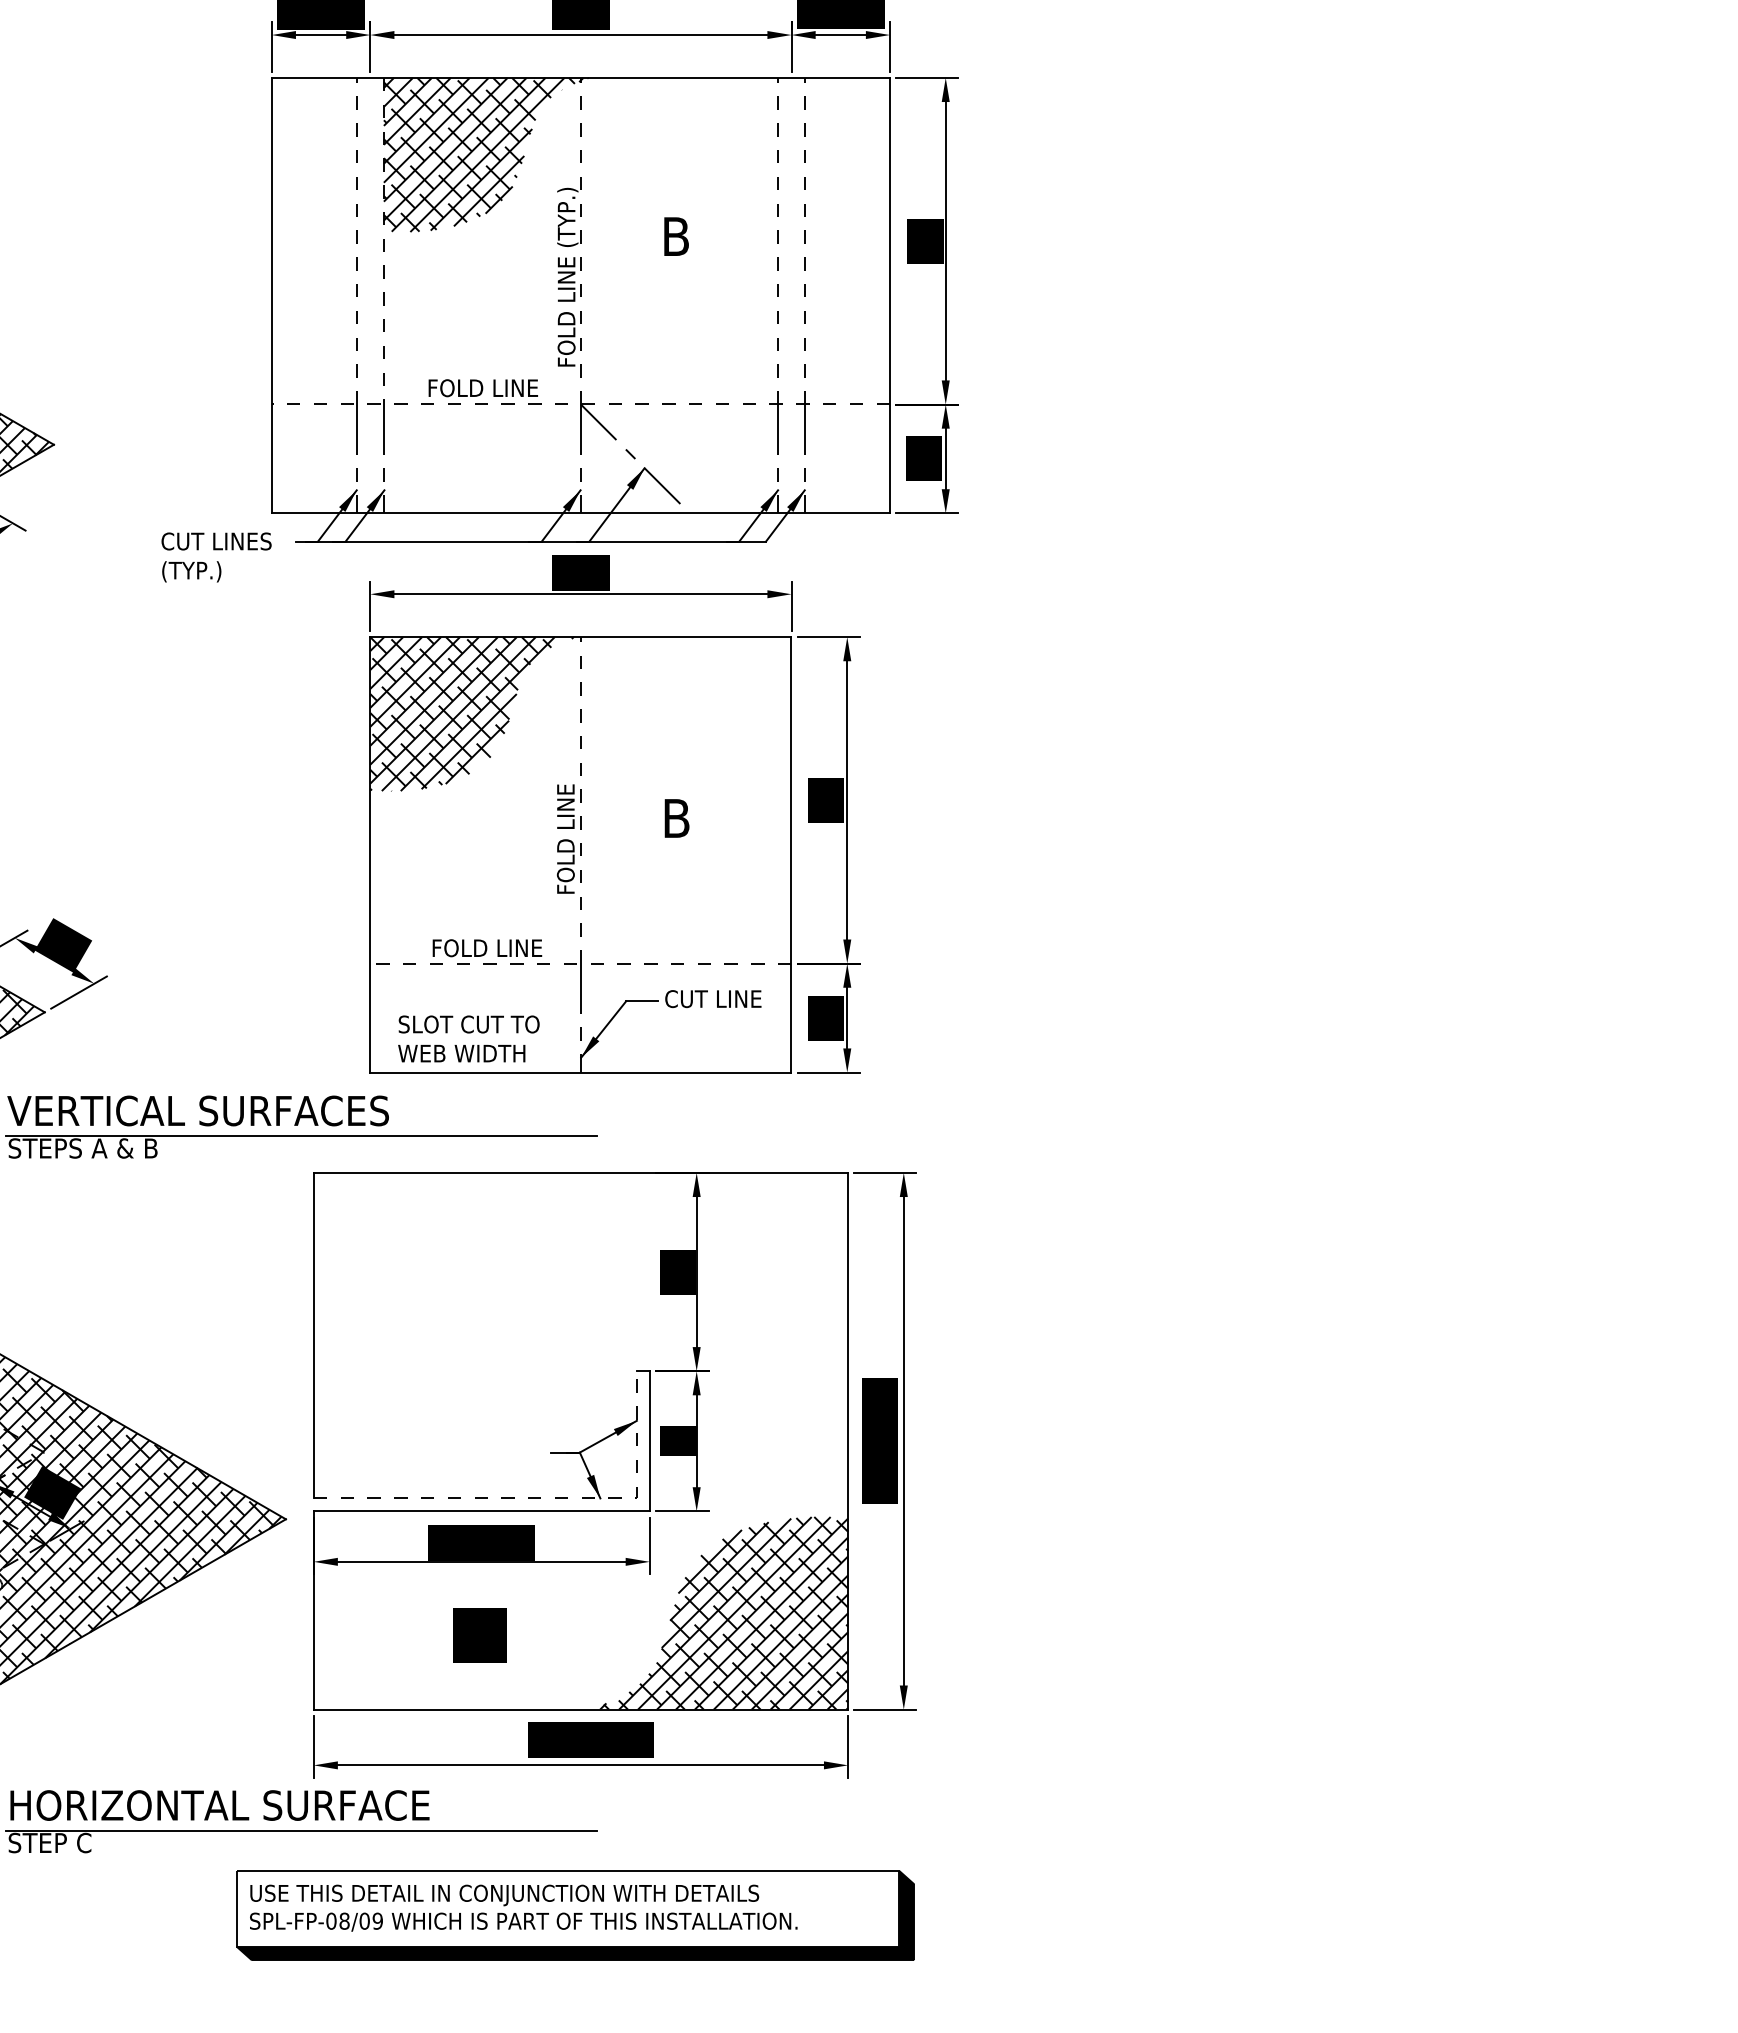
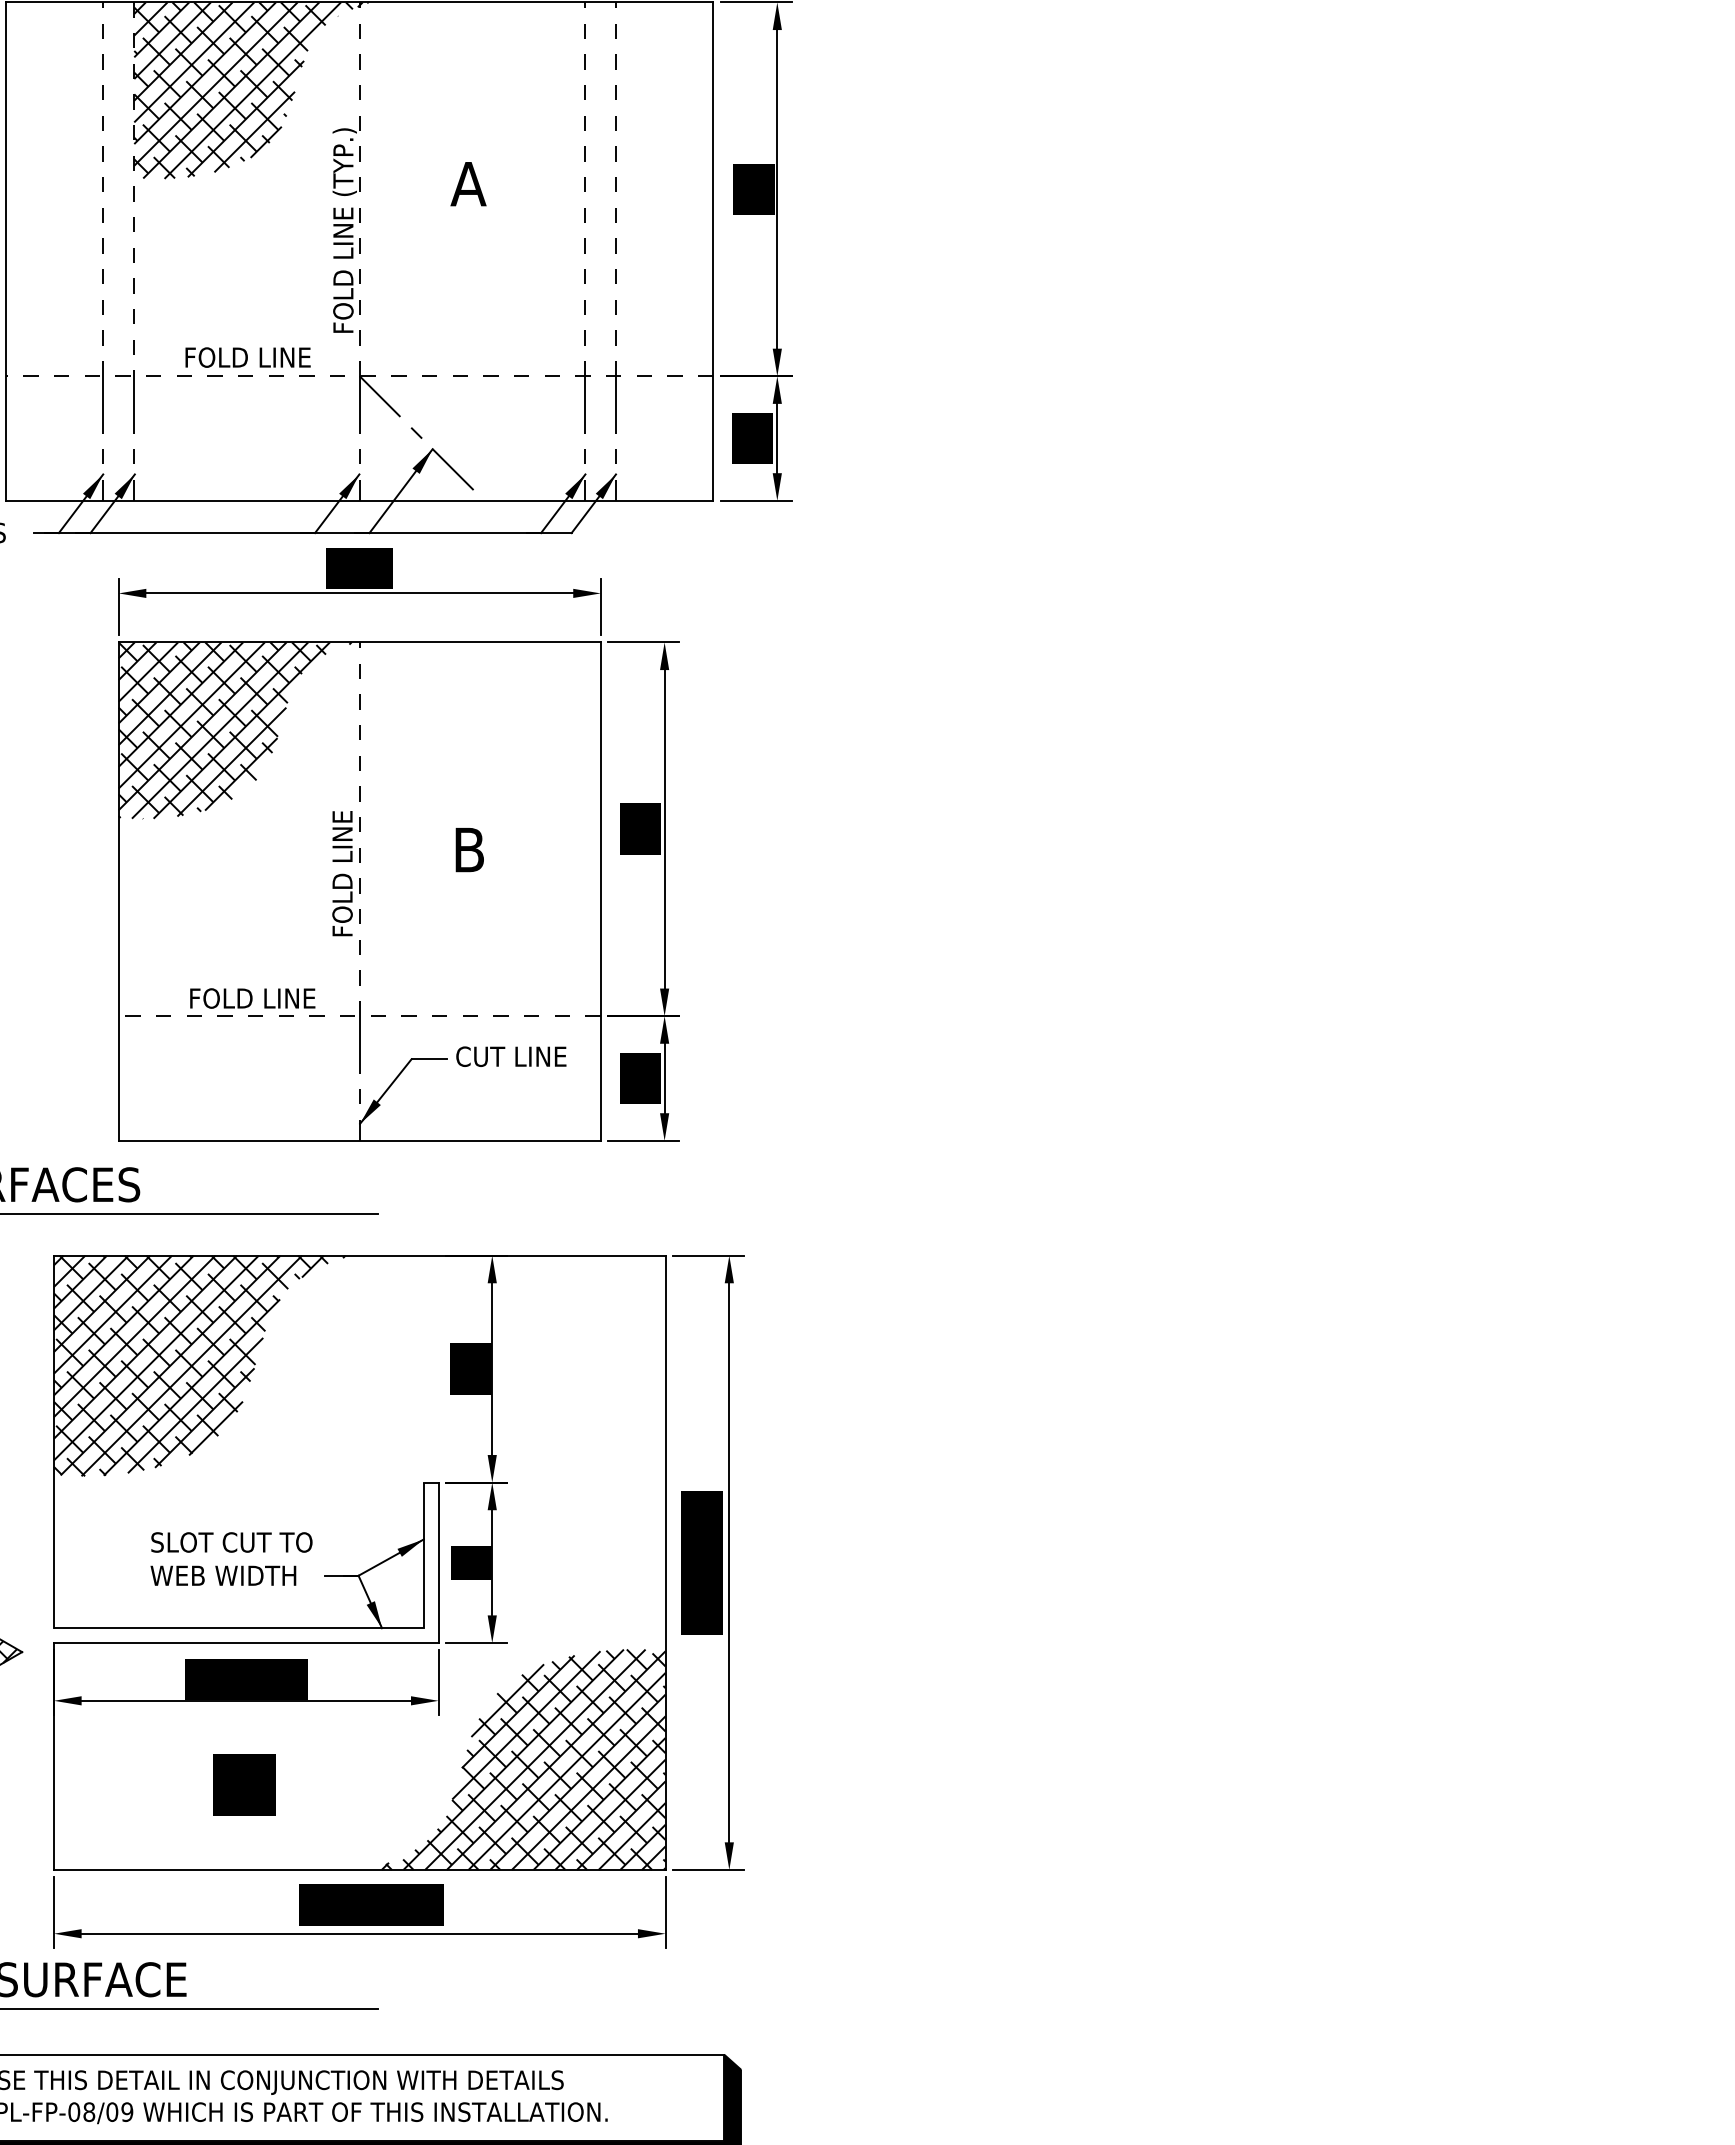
text: (675, 236) -> (468, 183), B -> A
text: (468, 1038) -> (231, 1558), moved
hatch: (440, 1268) -> (199, 1365), added
line: (540, 1498) -> (313, 1628), dashed -> solid

